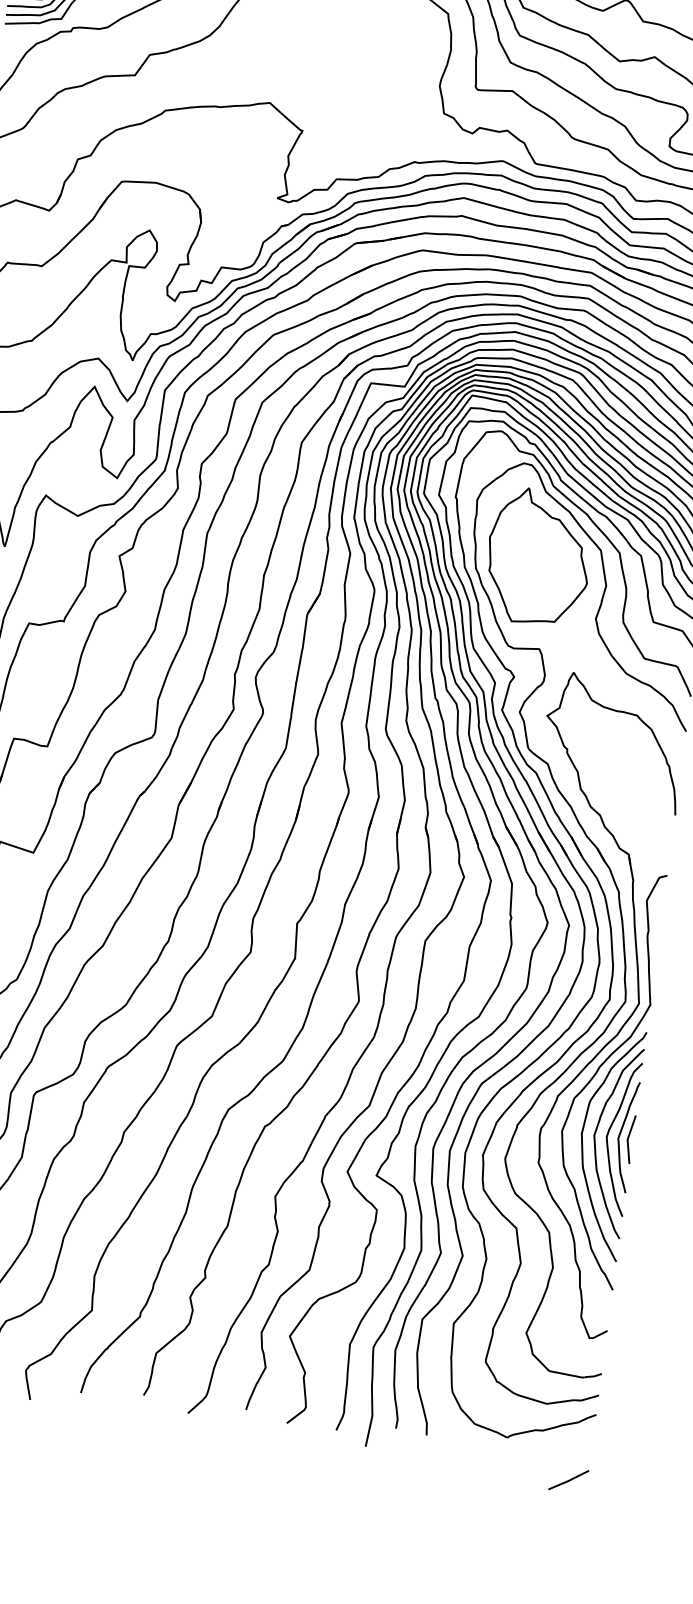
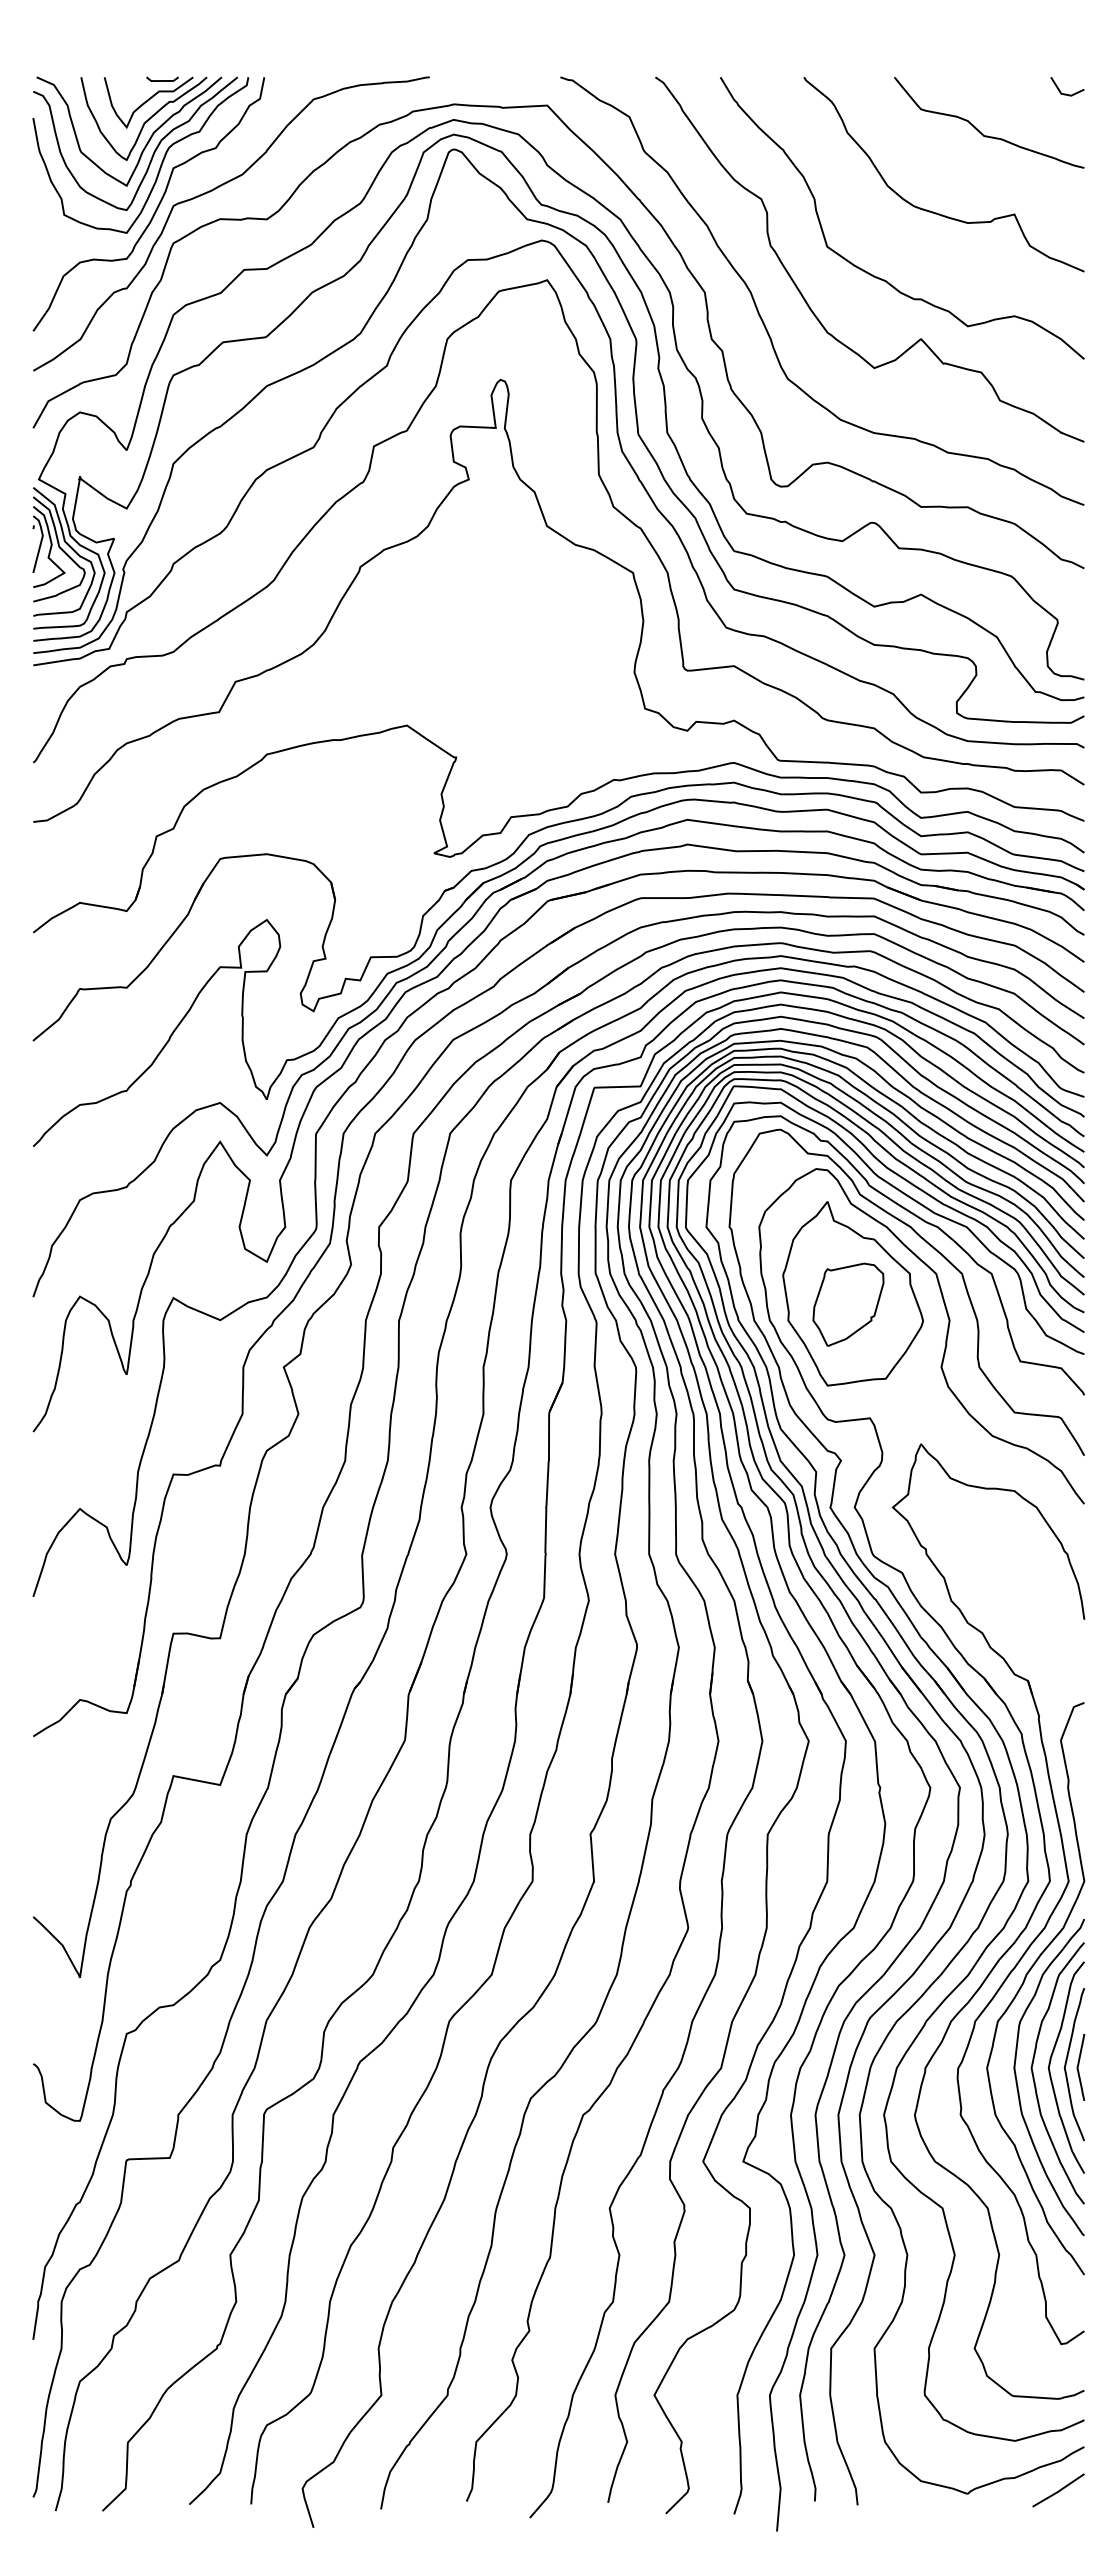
part: (534, 564) -> (848, 1304), added
curve: (568, 1480) -> (1058, 2490), moved

